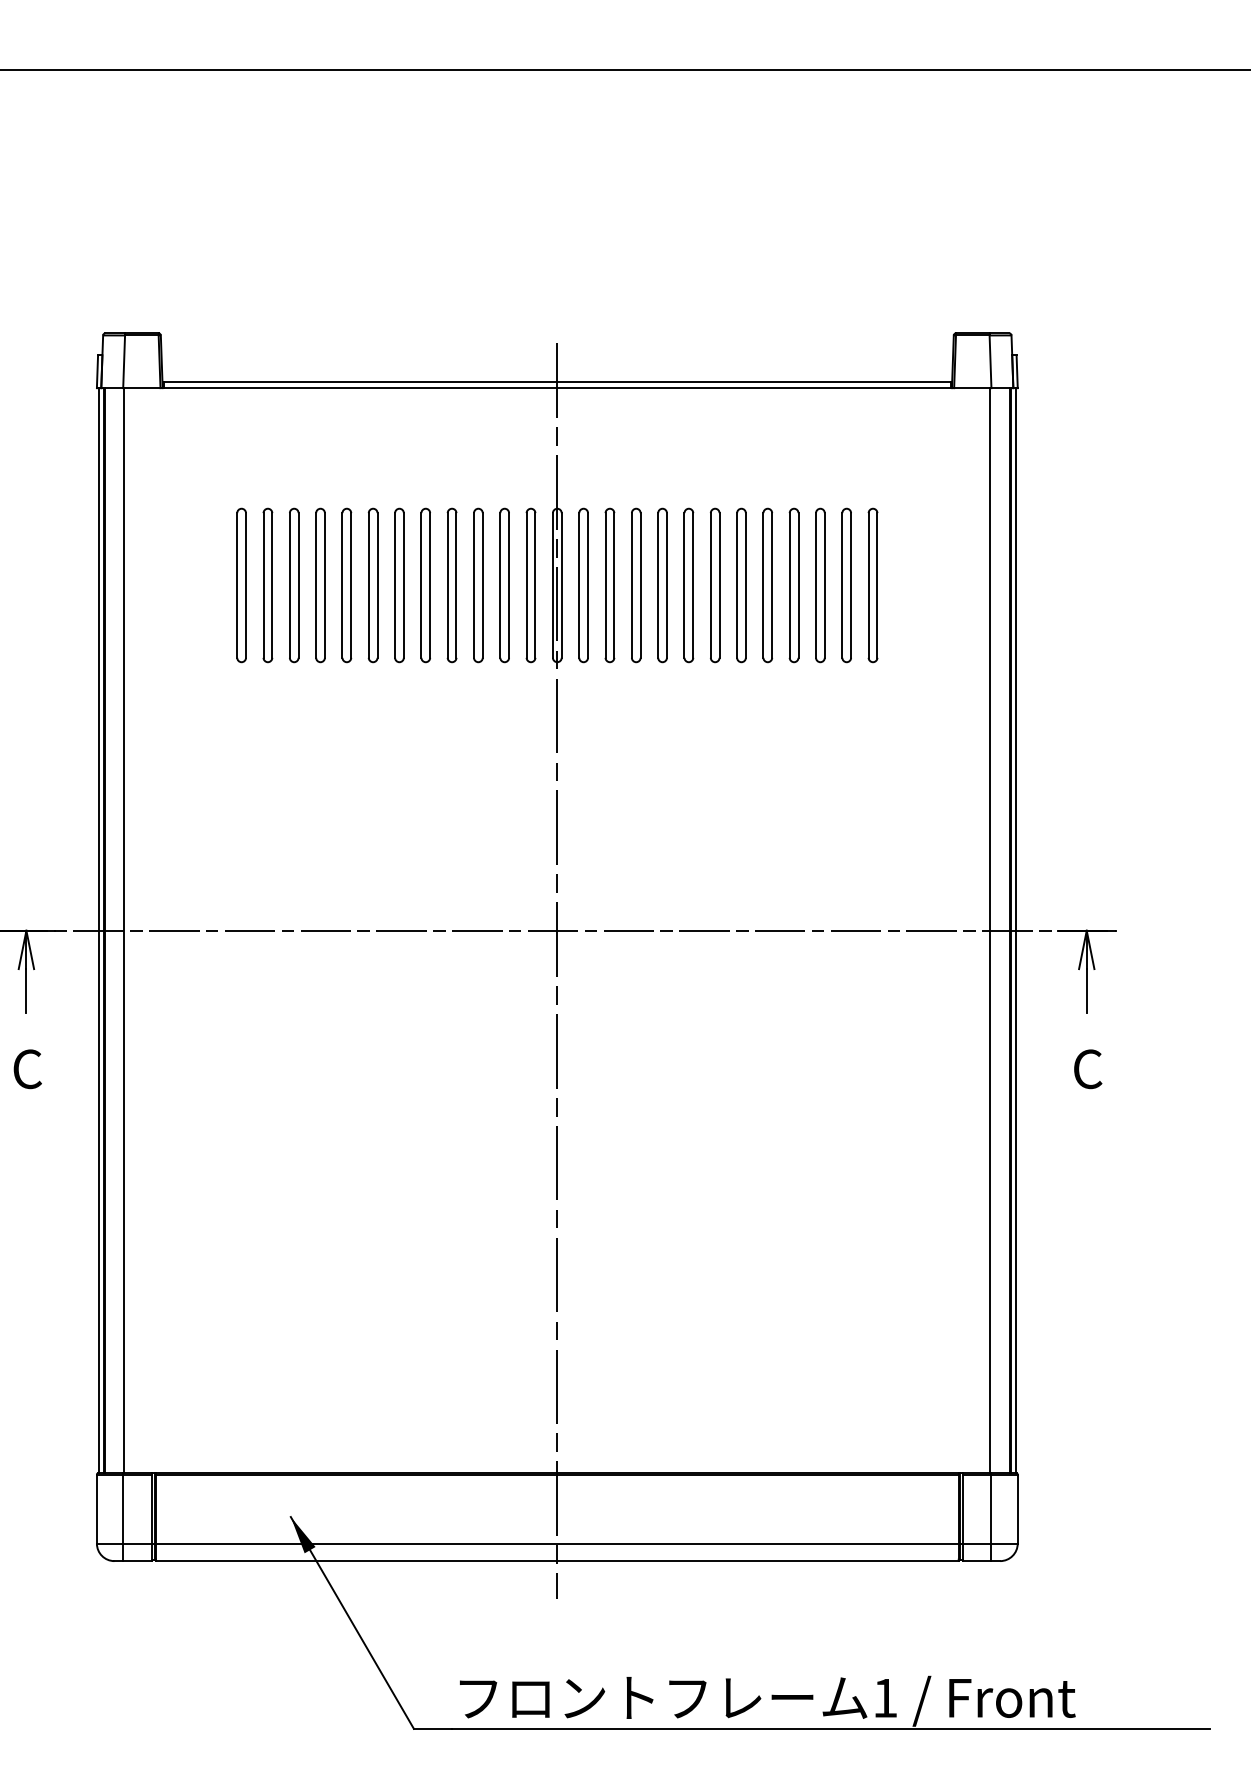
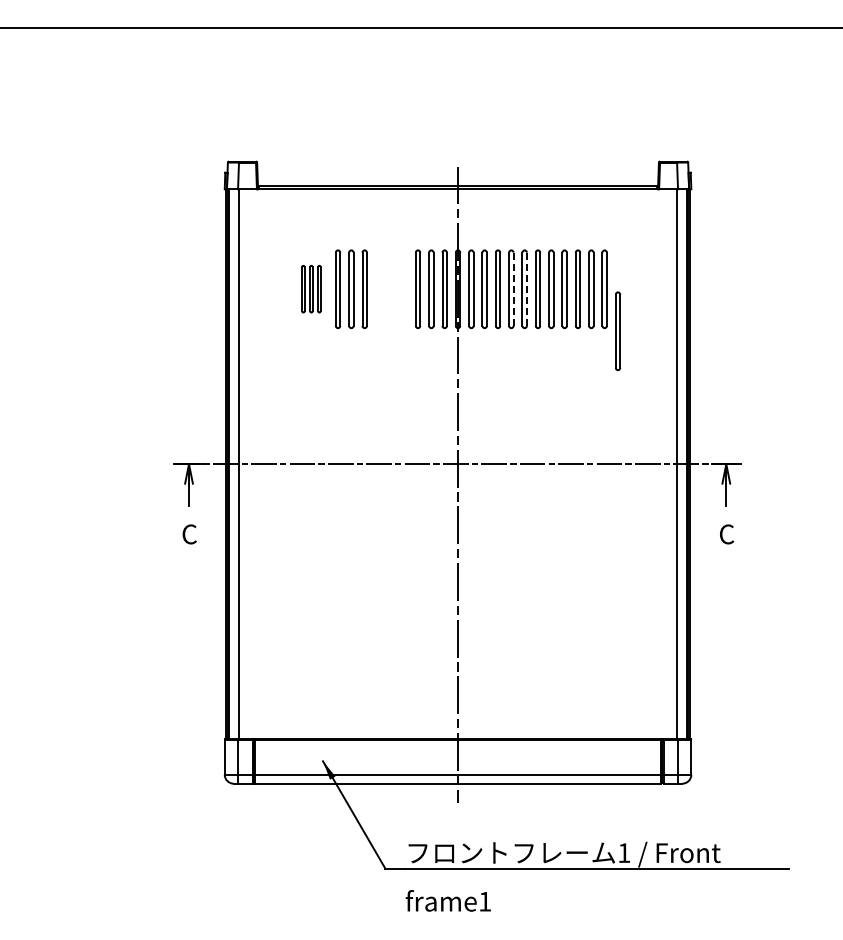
part: (268, 583) -> (311, 288), size x0.6
part: (425, 583) -> (391, 288), removed
part: (873, 583) -> (618, 330), moved
line: (666, 585) -> (513, 289), solid -> dashed
line: (692, 585) -> (526, 289), solid -> dashed

